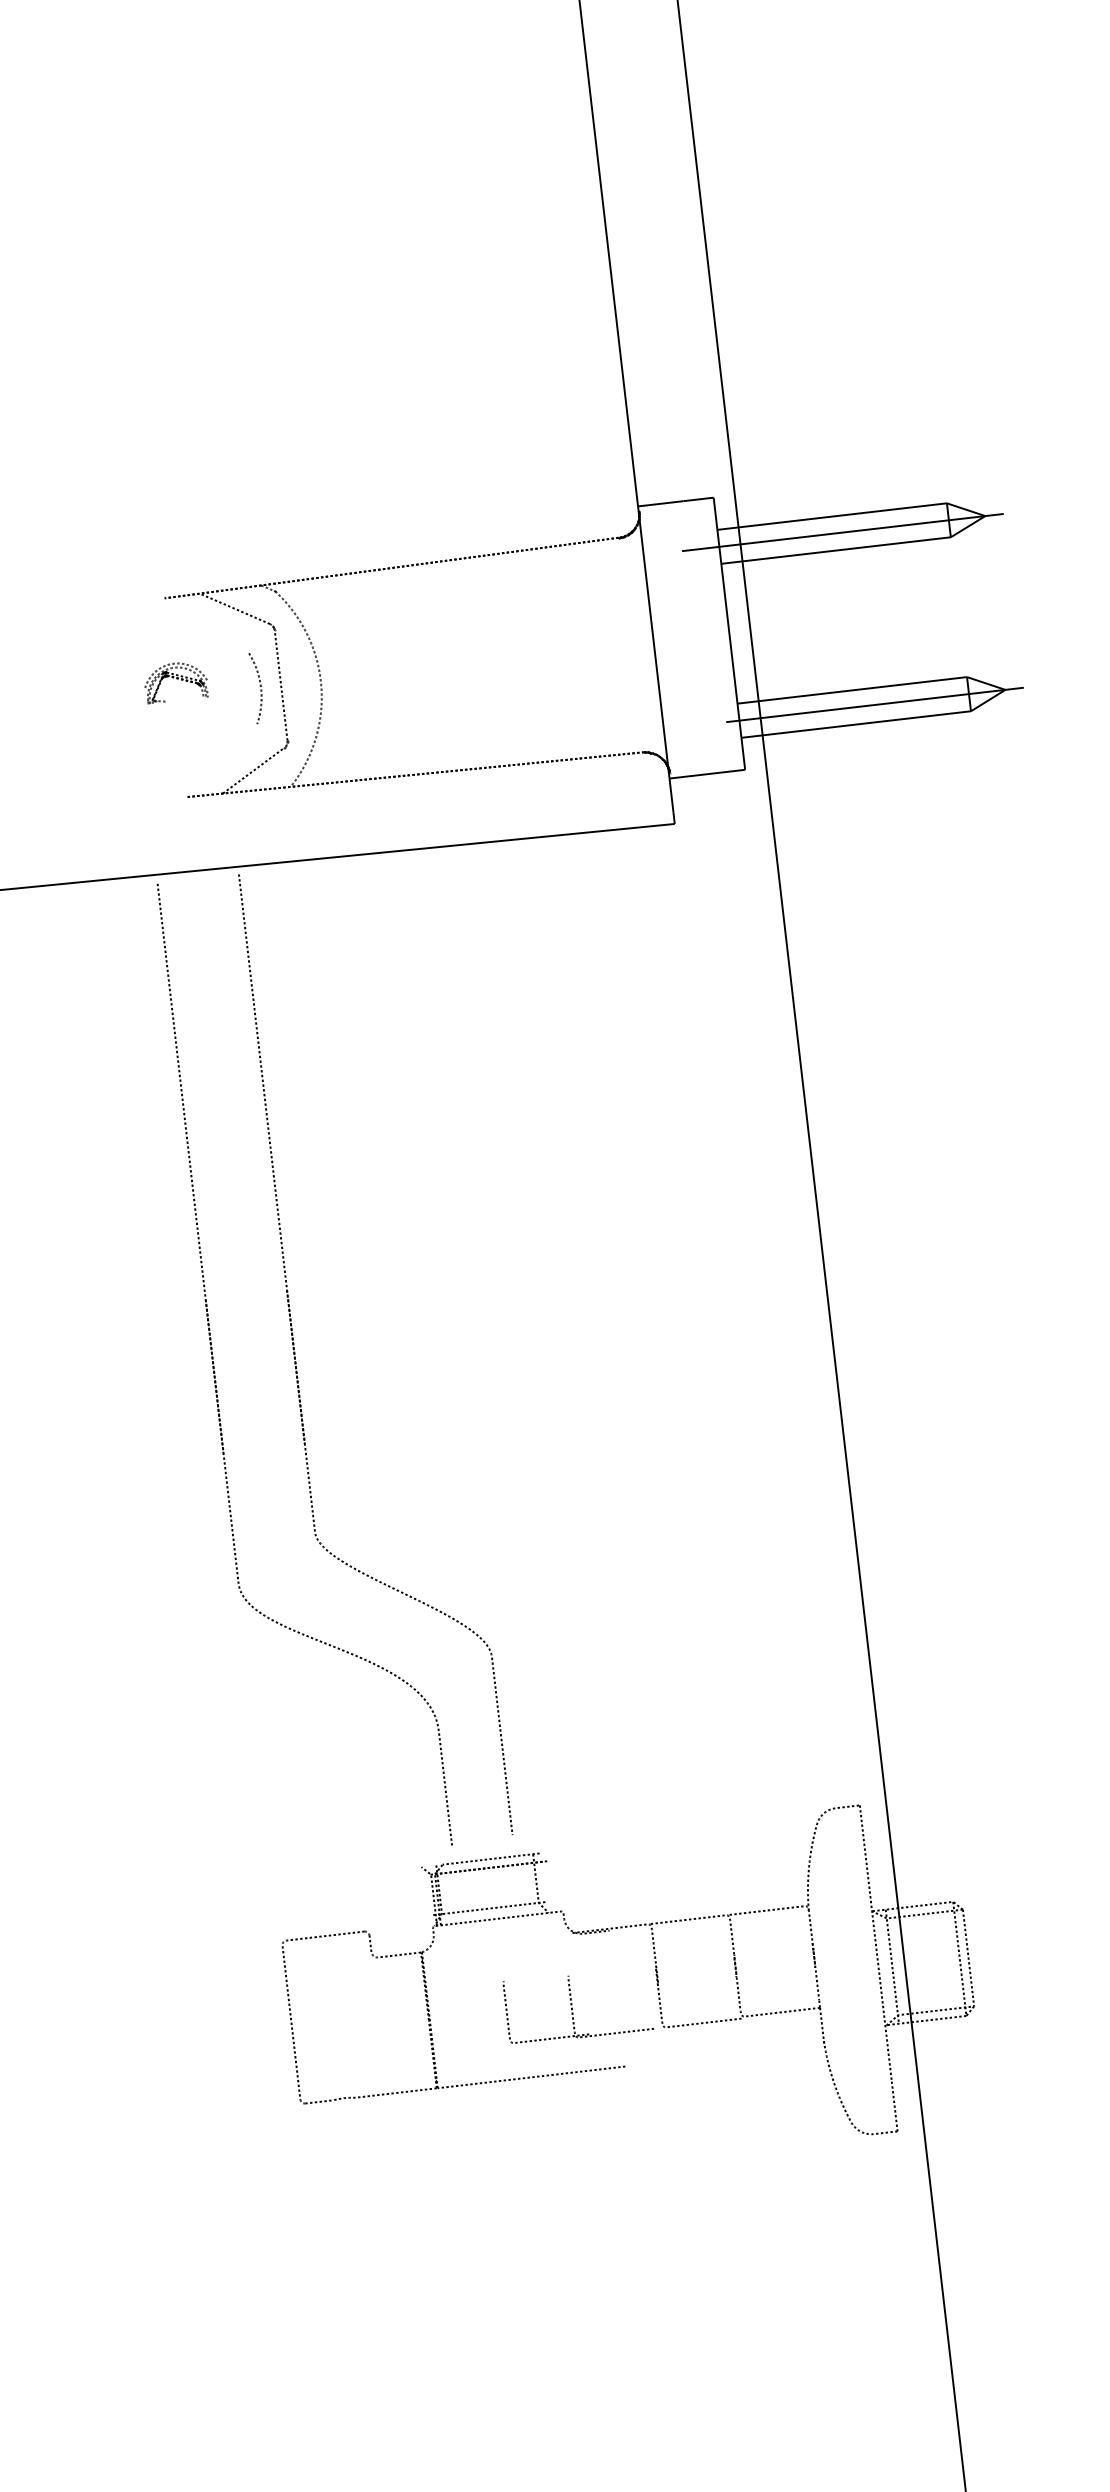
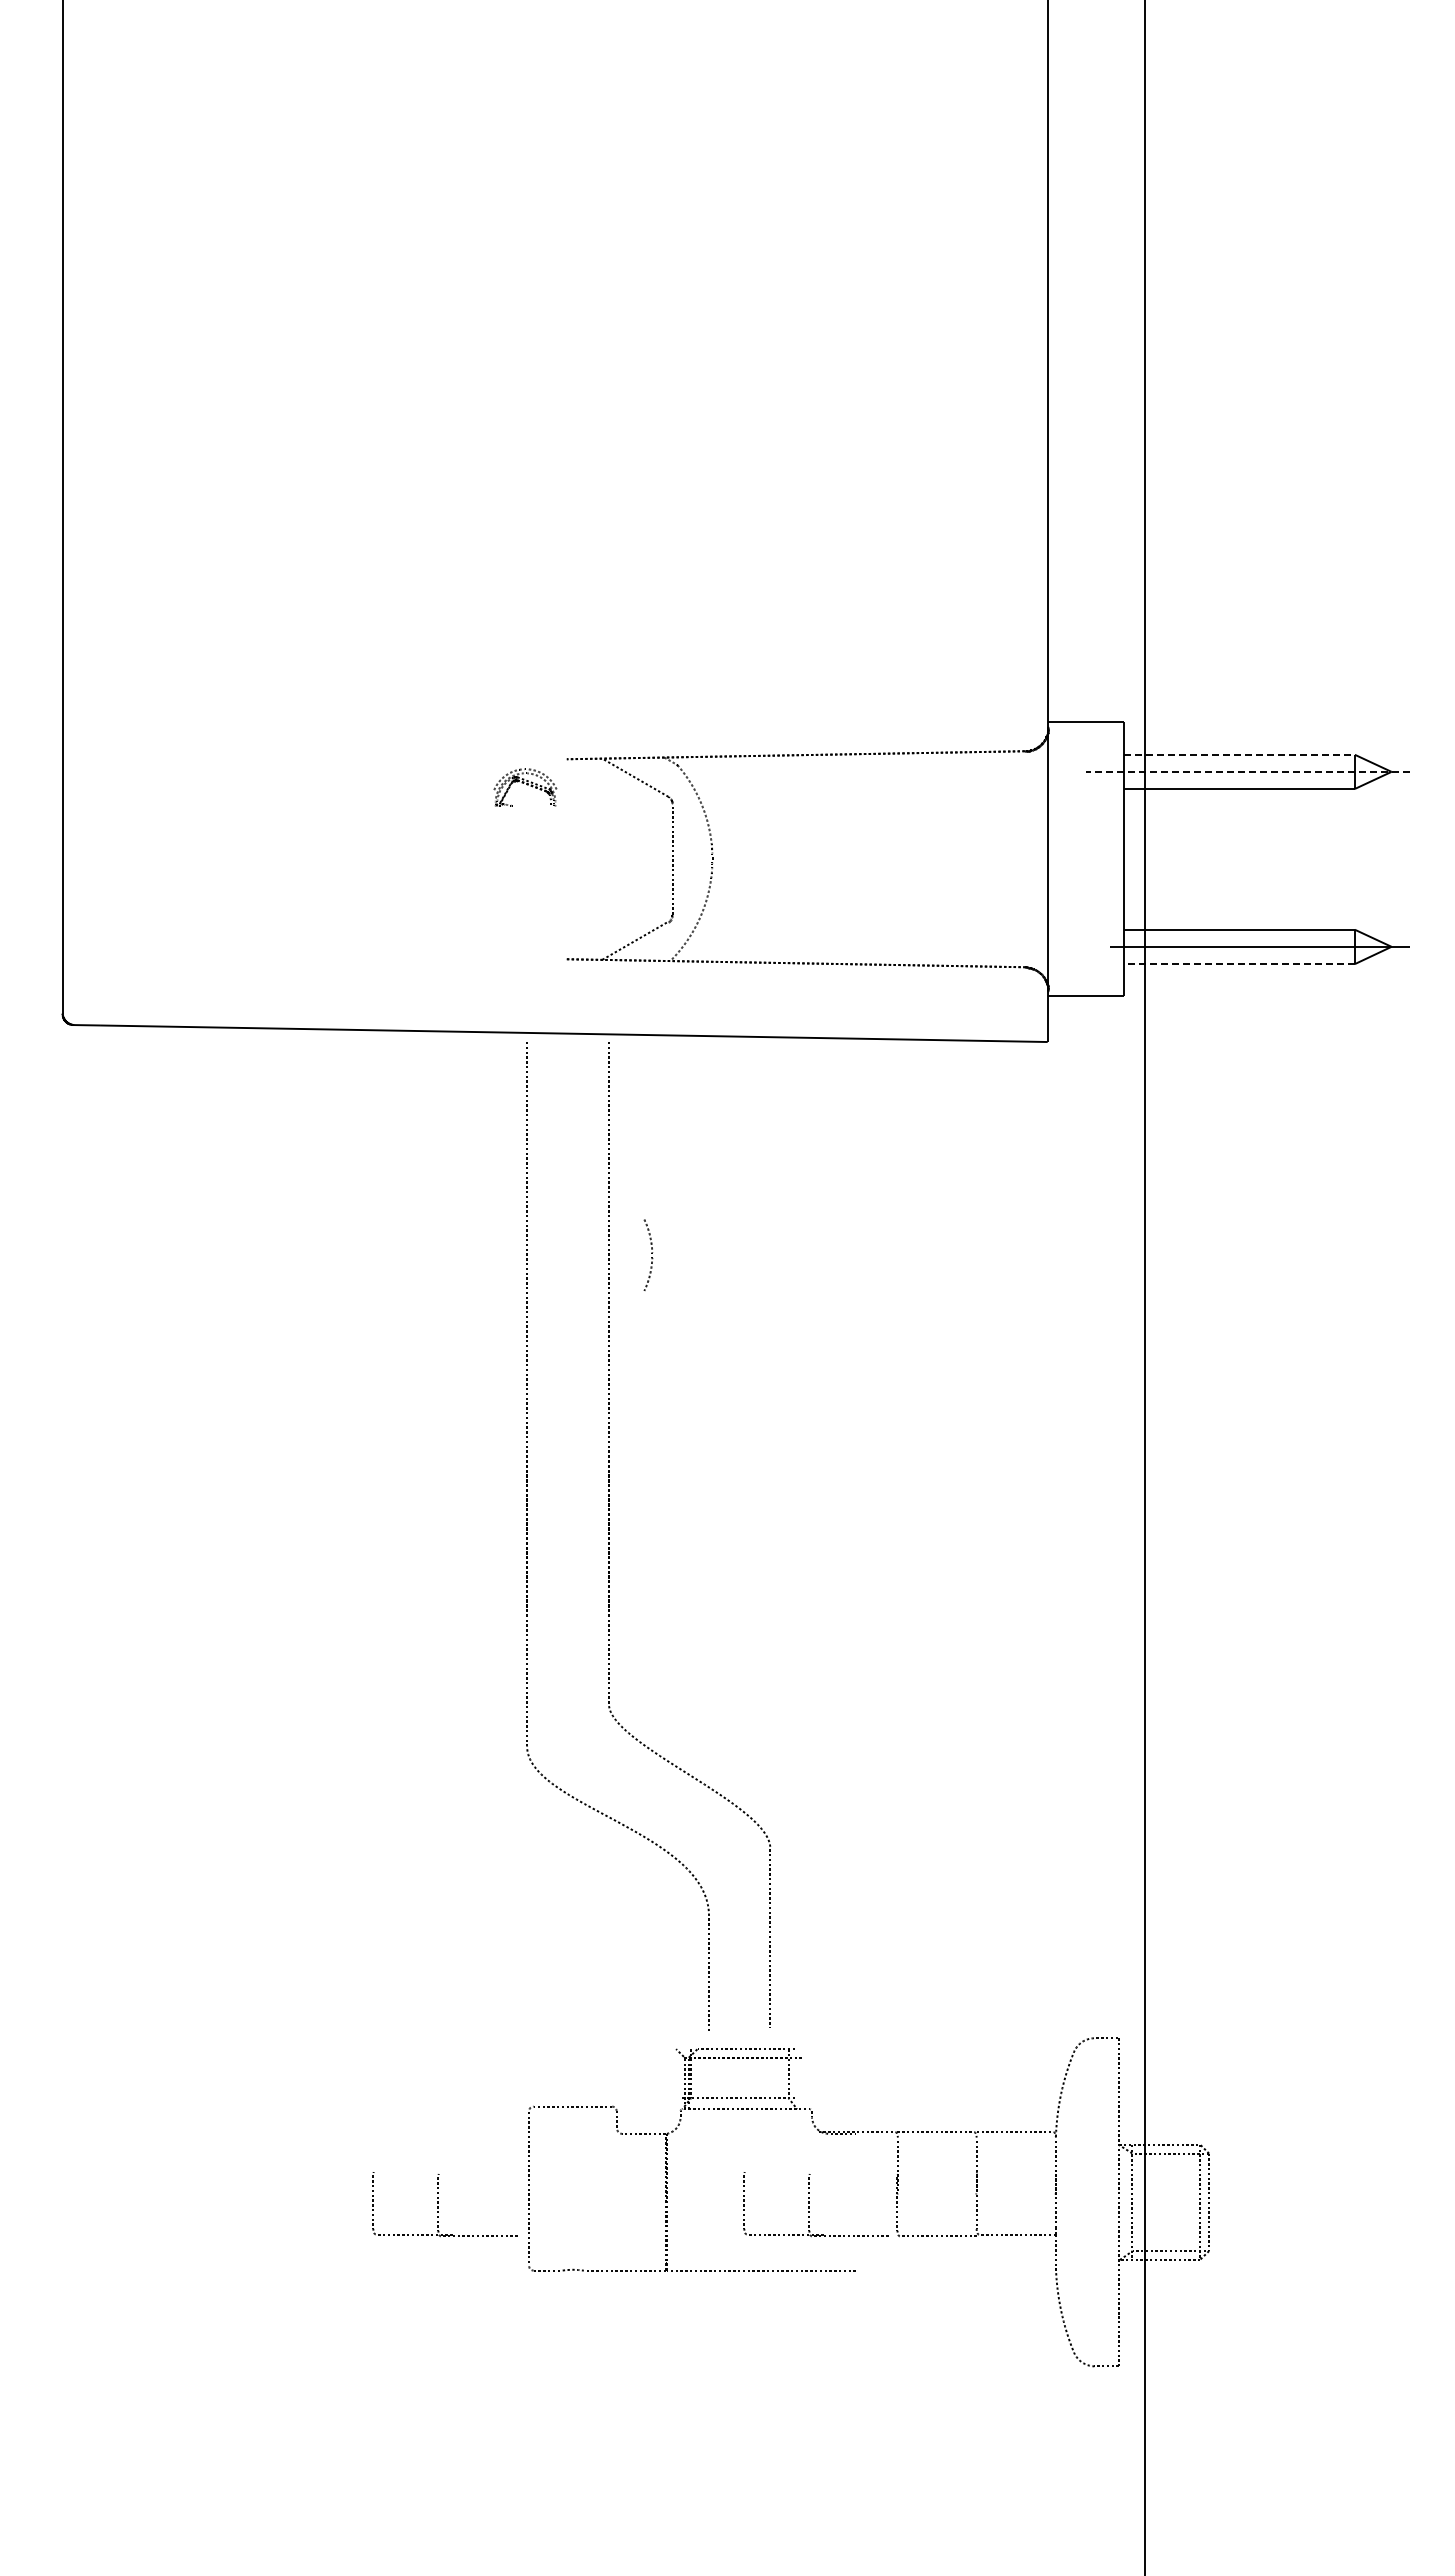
line: (832, 516) -> (1239, 754), solid -> dashed
line: (843, 532) -> (1248, 771), solid -> dashed
part: (175, 681) -> (525, 787), moved
curve: (260, 686) -> (651, 1253), moved
line: (856, 724) -> (1239, 964), solid -> dashed
part: (203, 2047) -> (438, 2203), added

